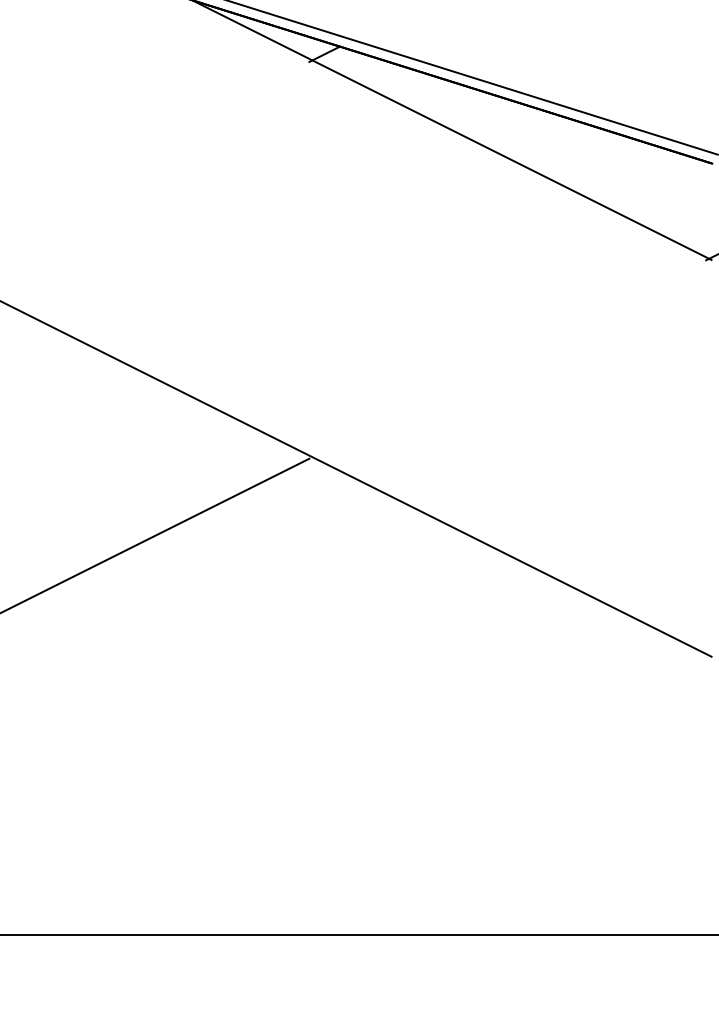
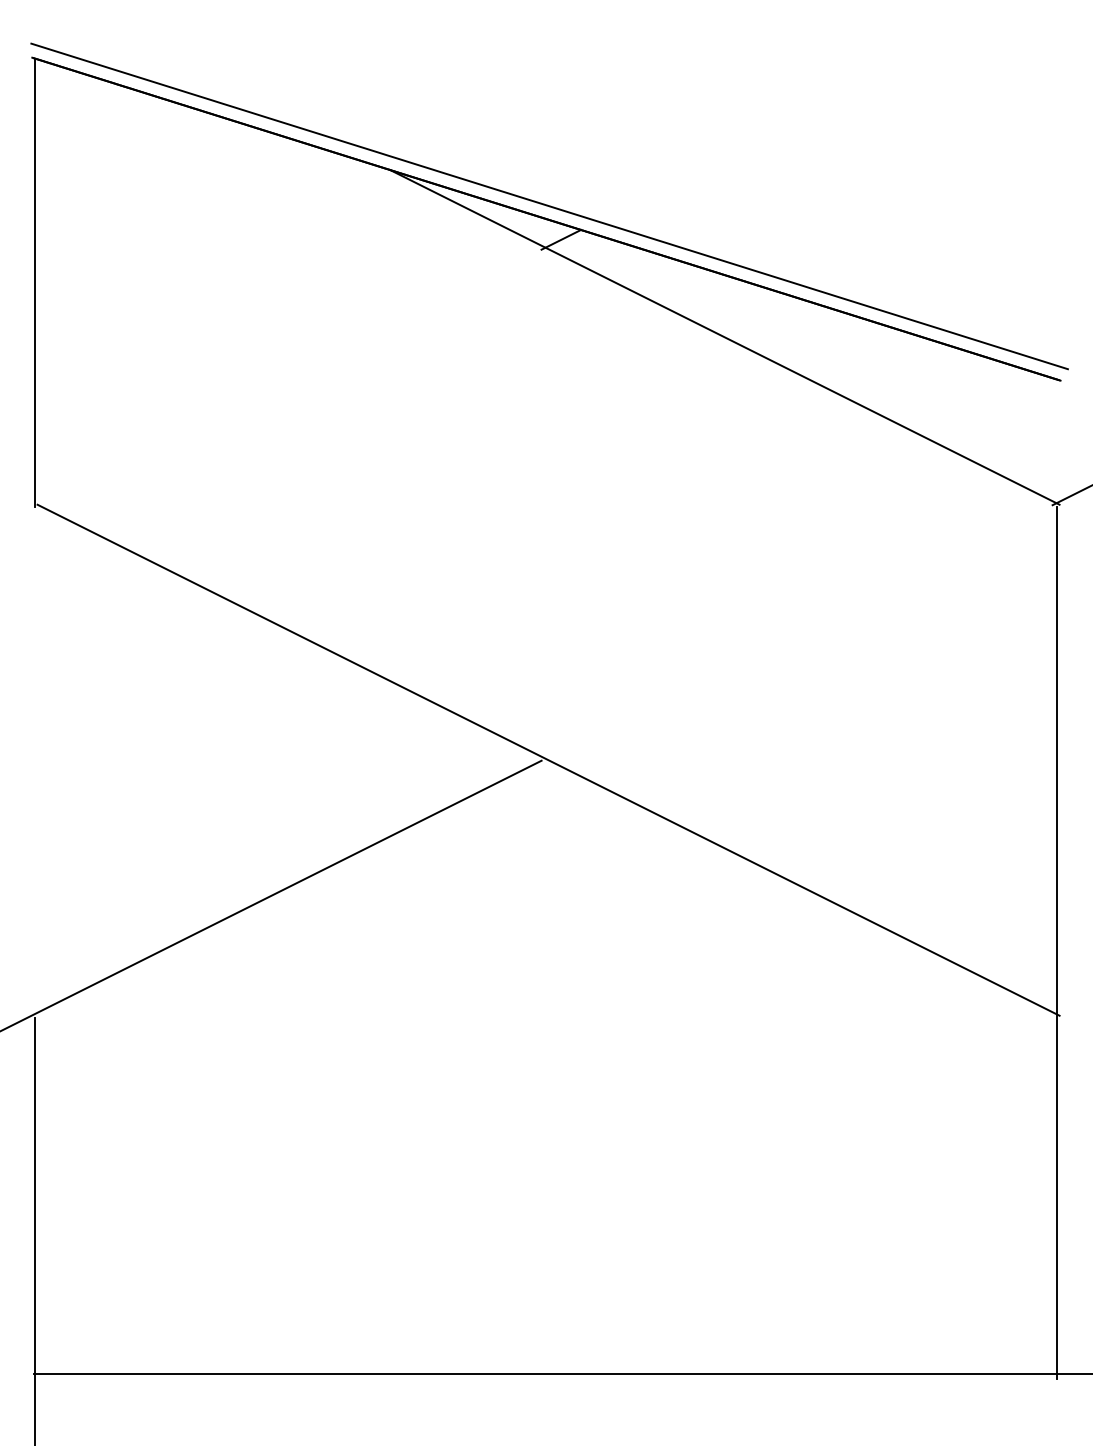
line: (709, 599) -> (1056, 942), added

